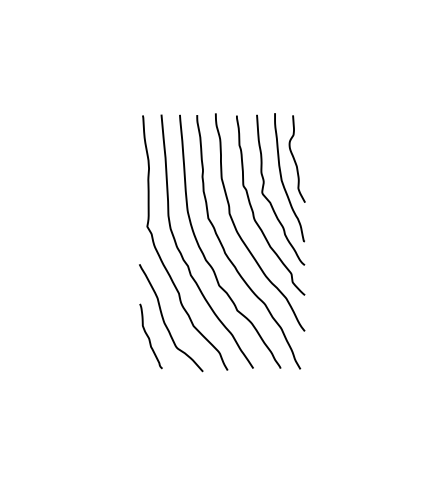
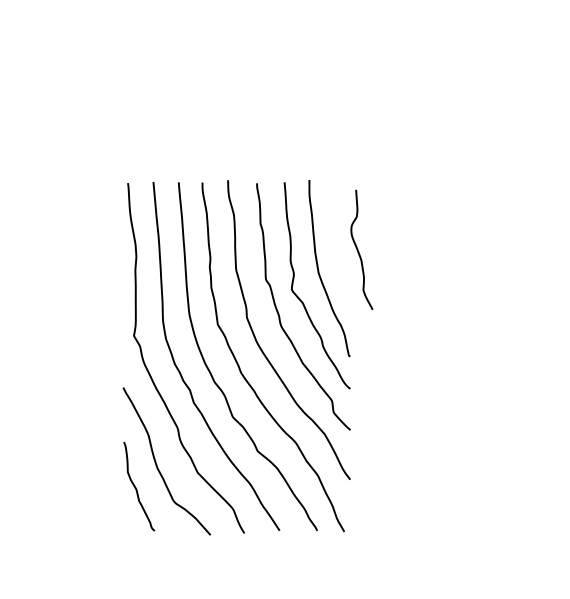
curve: (295, 159) -> (359, 250), moved

